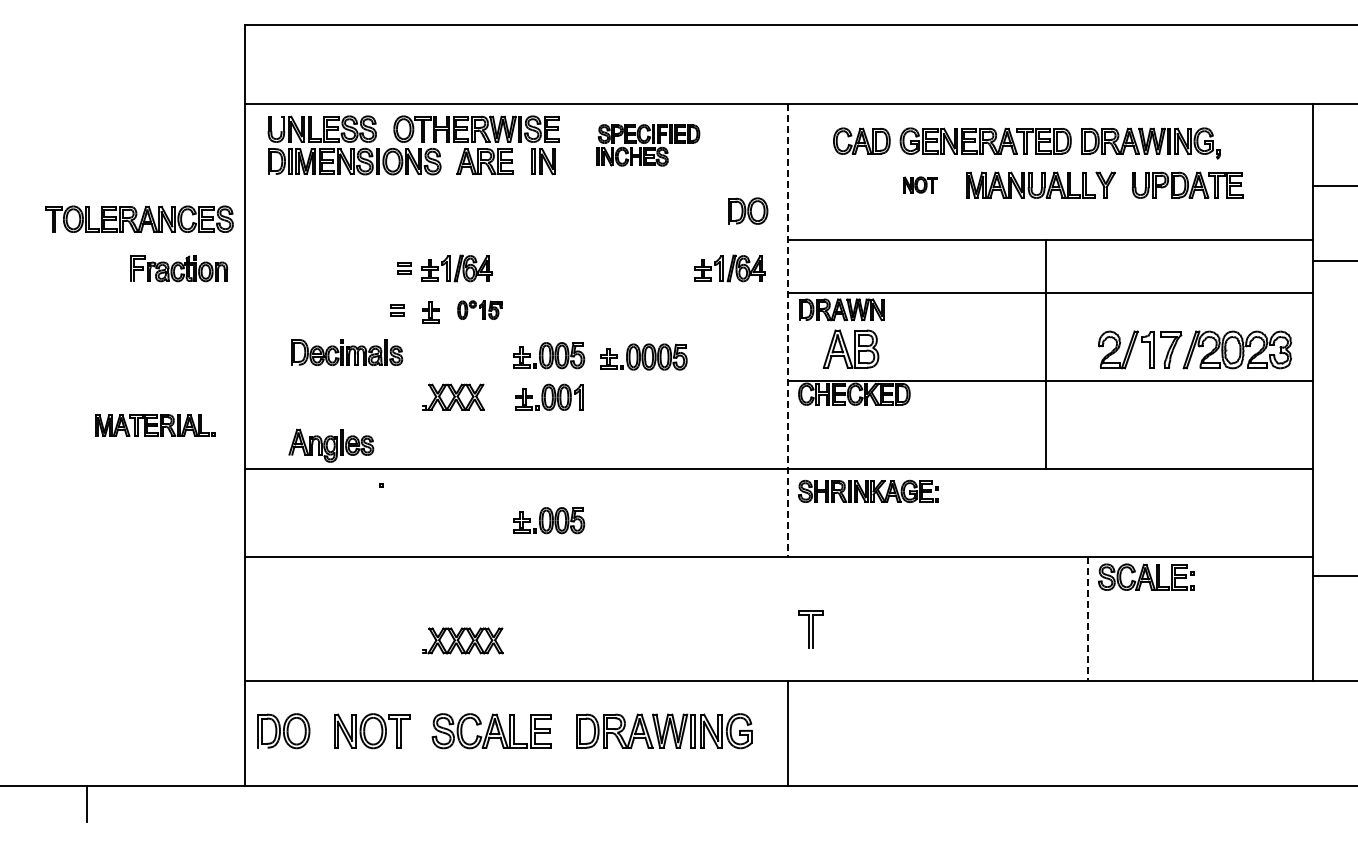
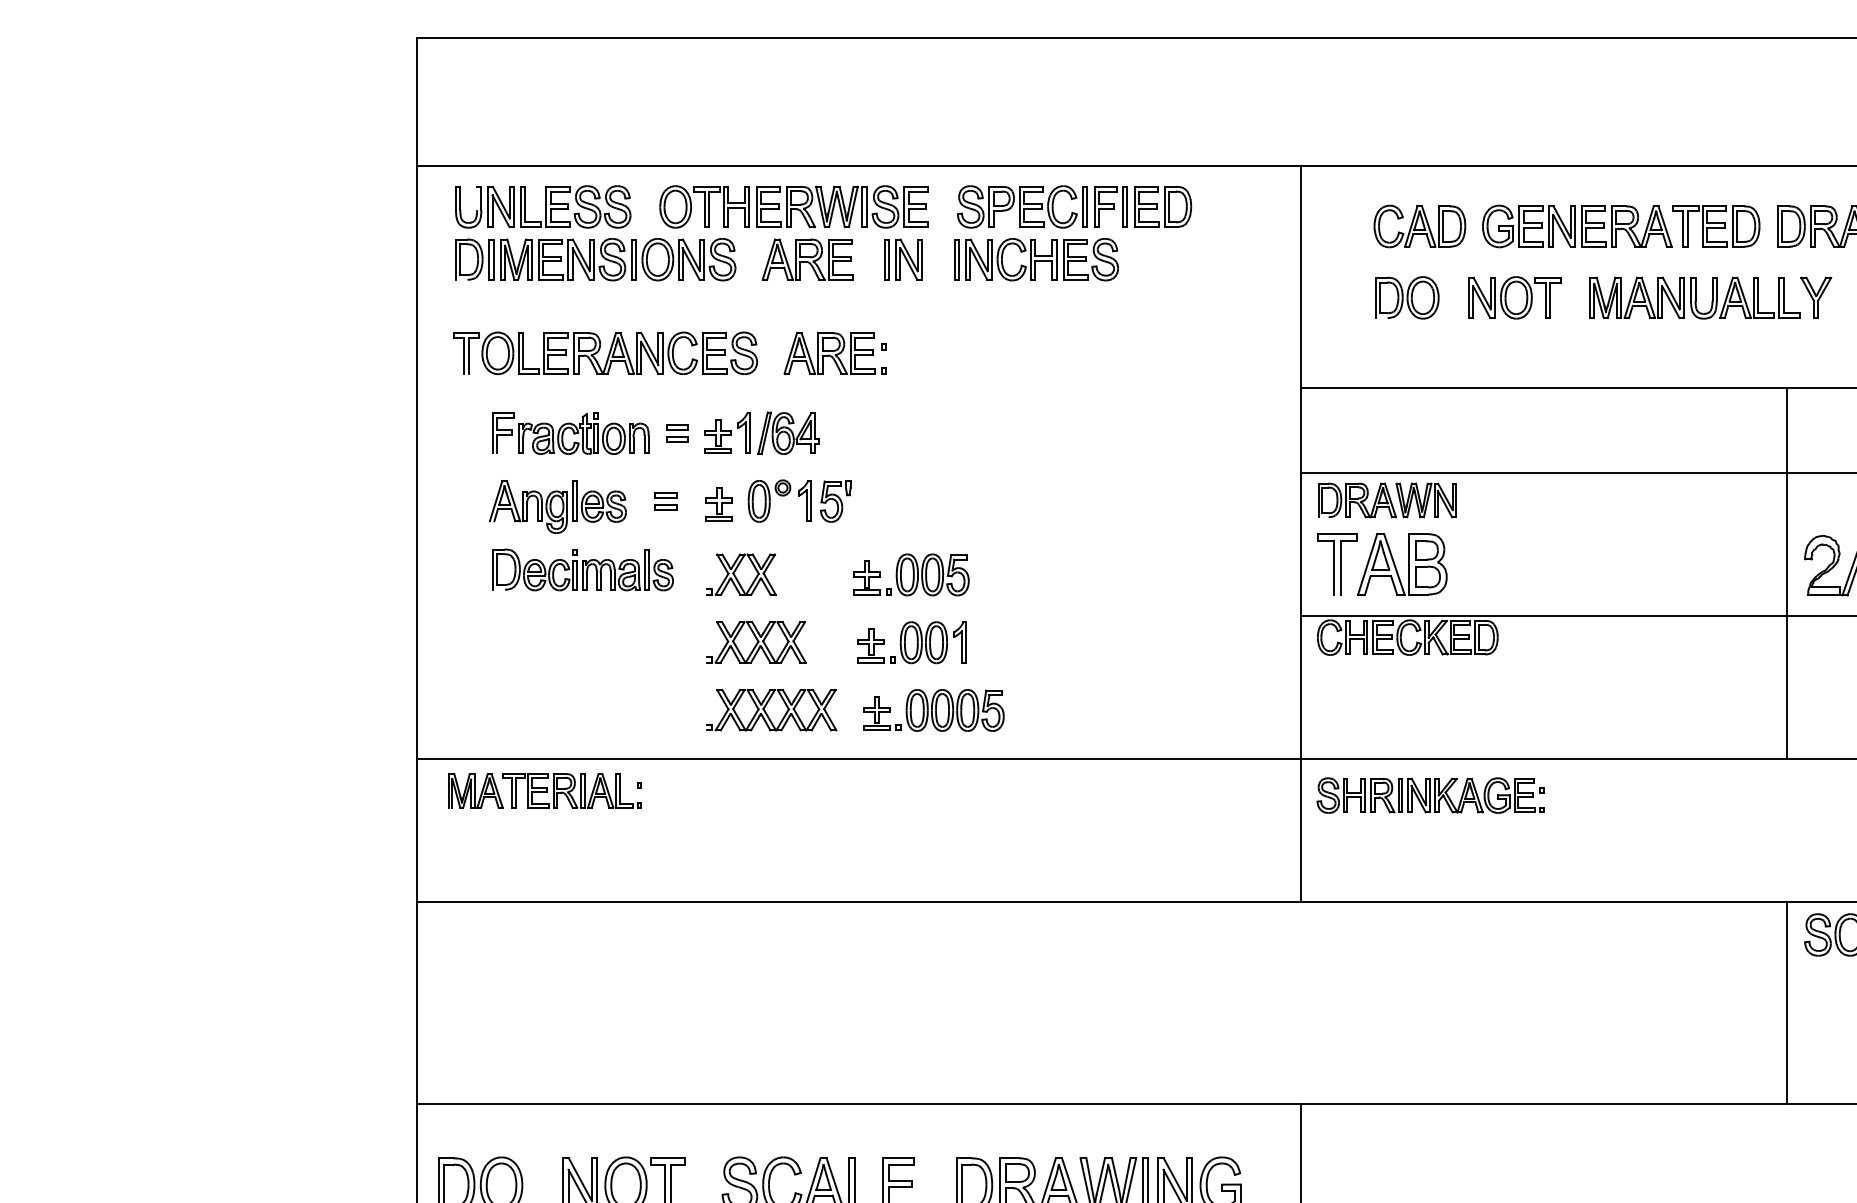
part: (648, 145) -> (1073, 233), size x1.43
part: (920, 184) -> (1515, 296), size x1.67
part: (748, 210) -> (1407, 296), moved
part: (139, 218) -> (605, 352), moved
part: (502, 218) -> (835, 352), added
part: (179, 268) -> (571, 433), moved
part: (729, 268) -> (1204, 433), removed
part: (479, 309) -> (798, 499), size x1.43
line: (788, 331) -> (1300, 535), dashed -> solid
line: (1045, 354) -> (1786, 573), moved
part: (444, 355) -> (741, 574), added
part: (643, 356) -> (933, 709), moved
part: (155, 425) -> (545, 790), moved
part: (331, 445) -> (558, 506), moved
part: (549, 520) -> (912, 842), removed
line: (1087, 619) -> (1786, 1003), dashed -> solid
part: (810, 629) -> (1336, 564), moved
part: (462, 640) -> (770, 709), moved

